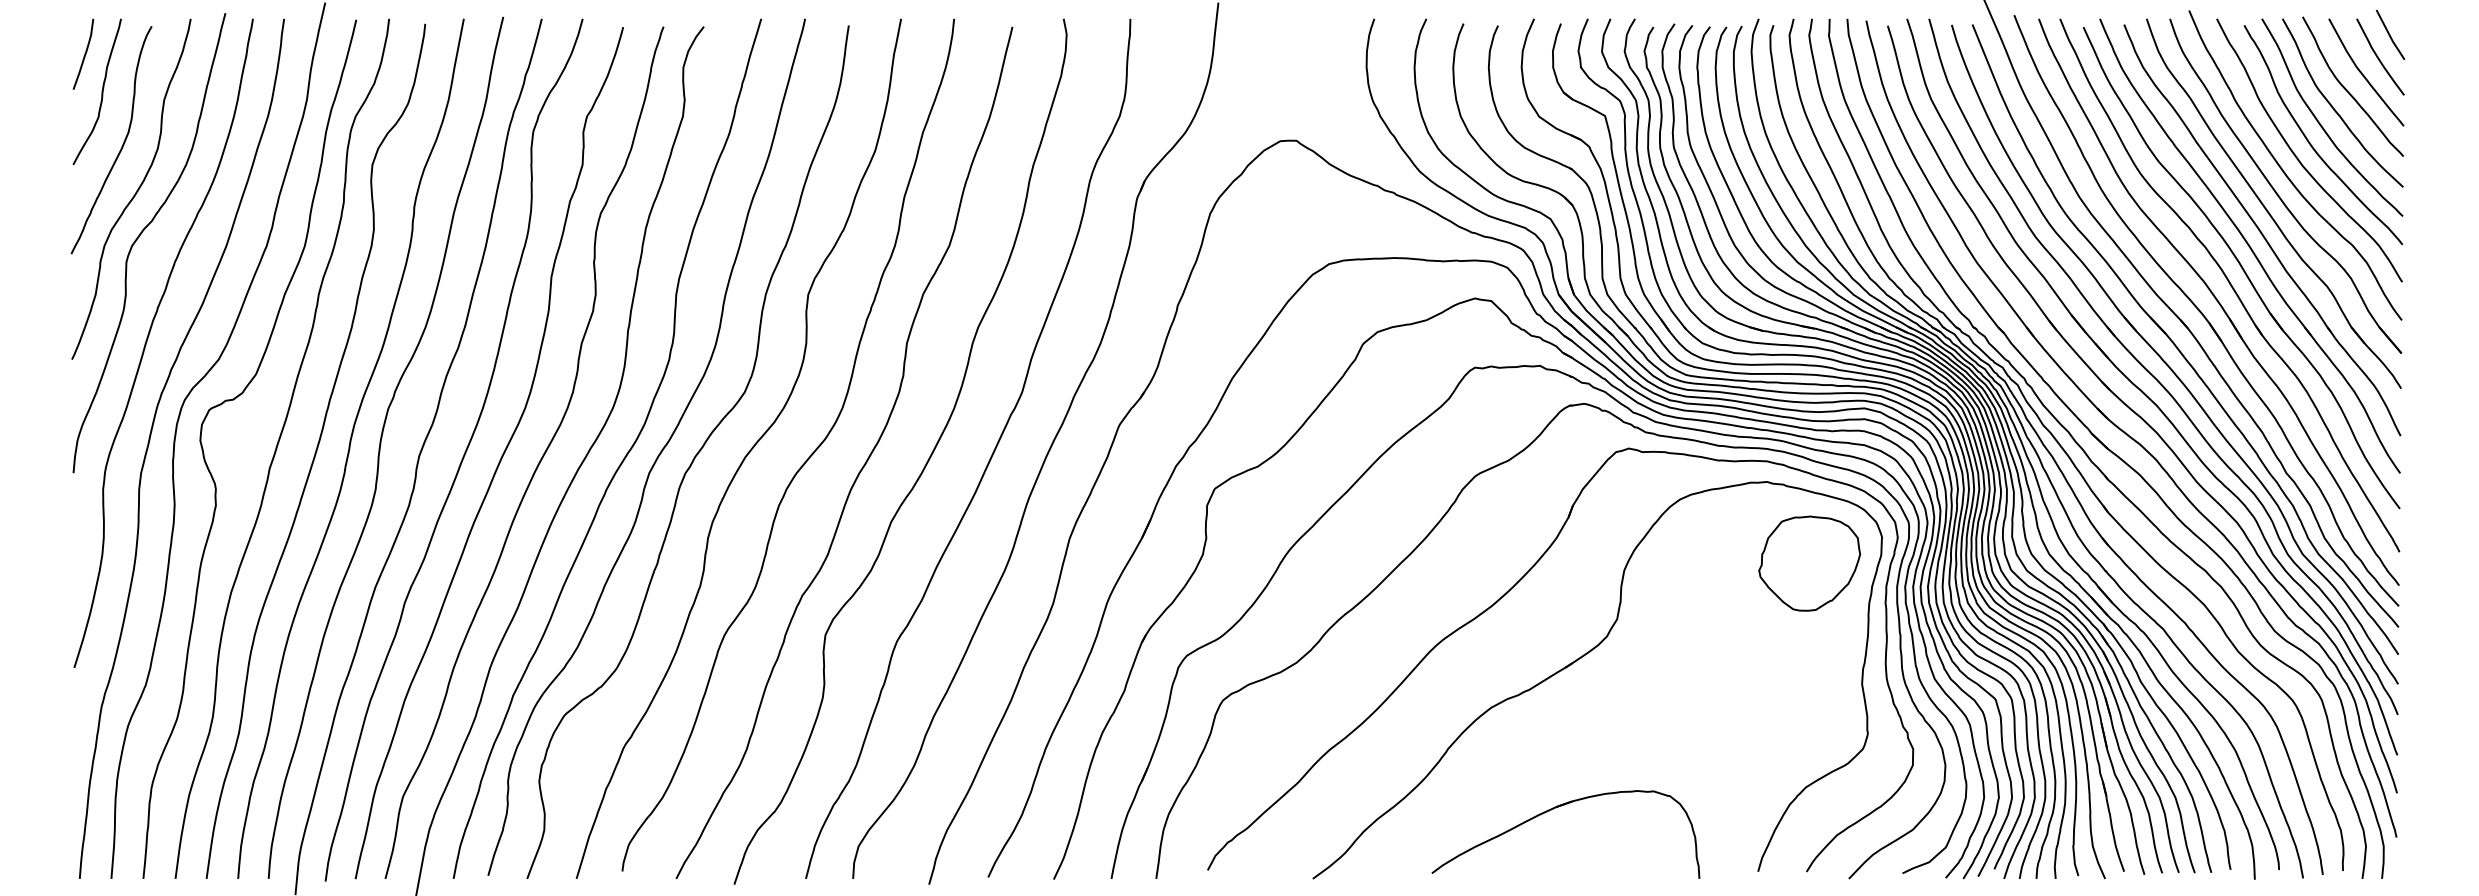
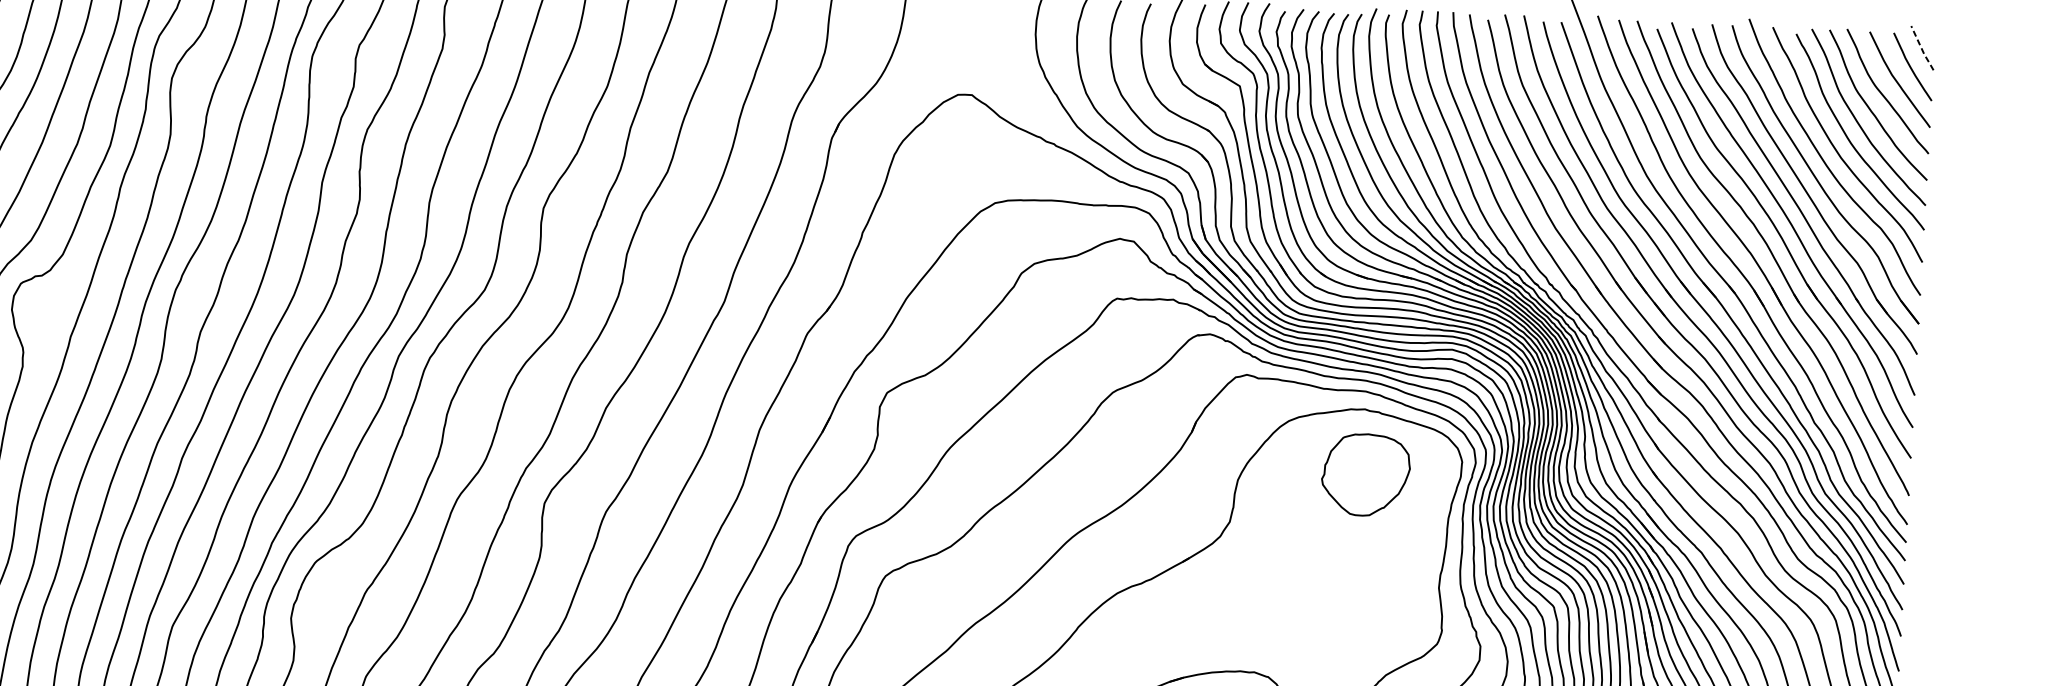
line: (2389, 35) -> (1921, 48), solid -> dashed
part: (1809, 563) -> (1365, 474), moved

